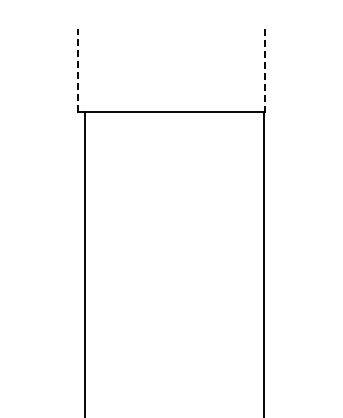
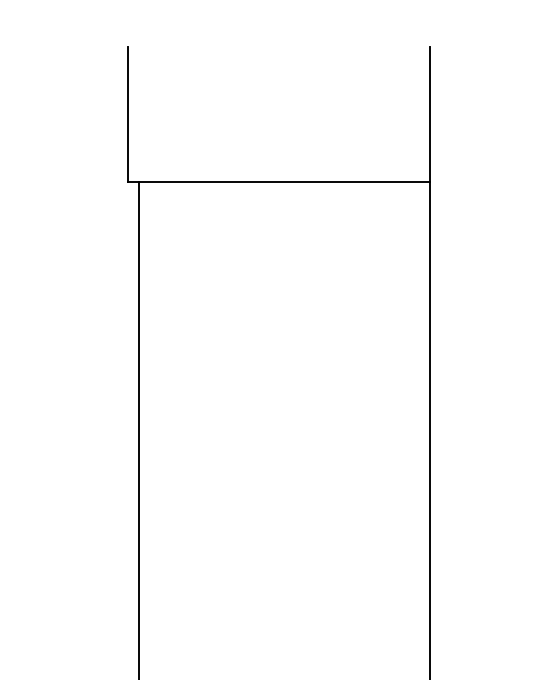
line: (78, 70) -> (127, 114), dashed -> solid
line: (264, 70) -> (430, 114), dashed -> solid

